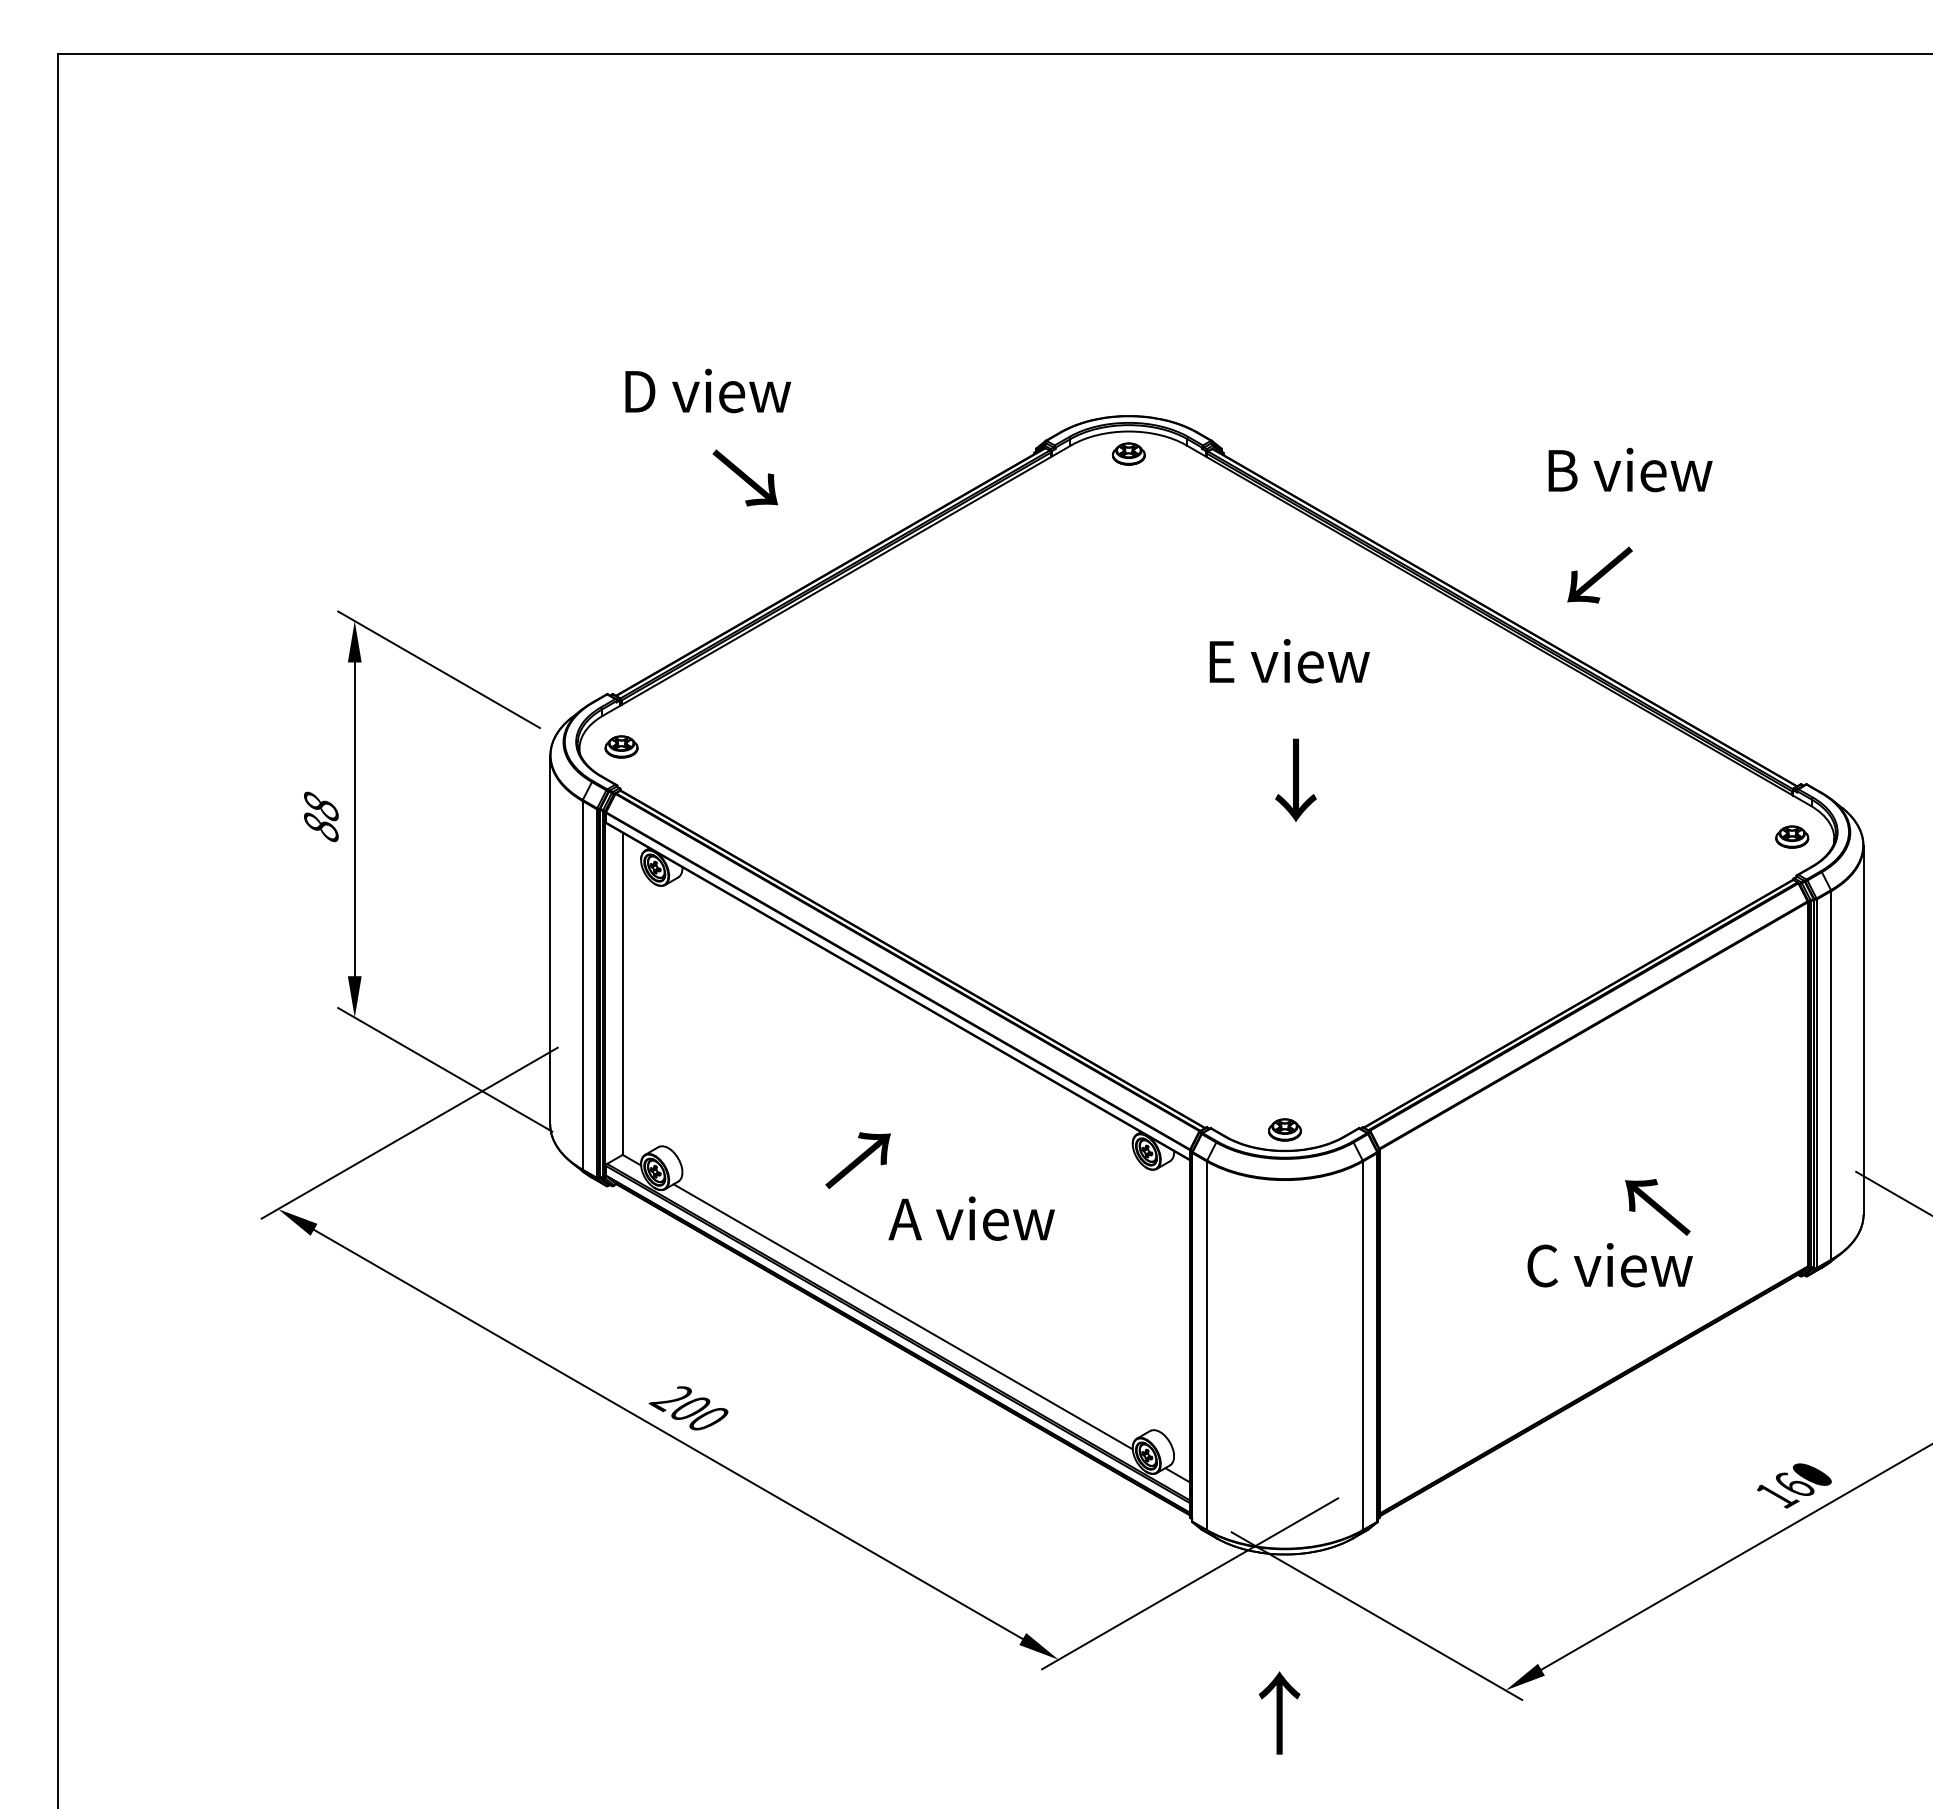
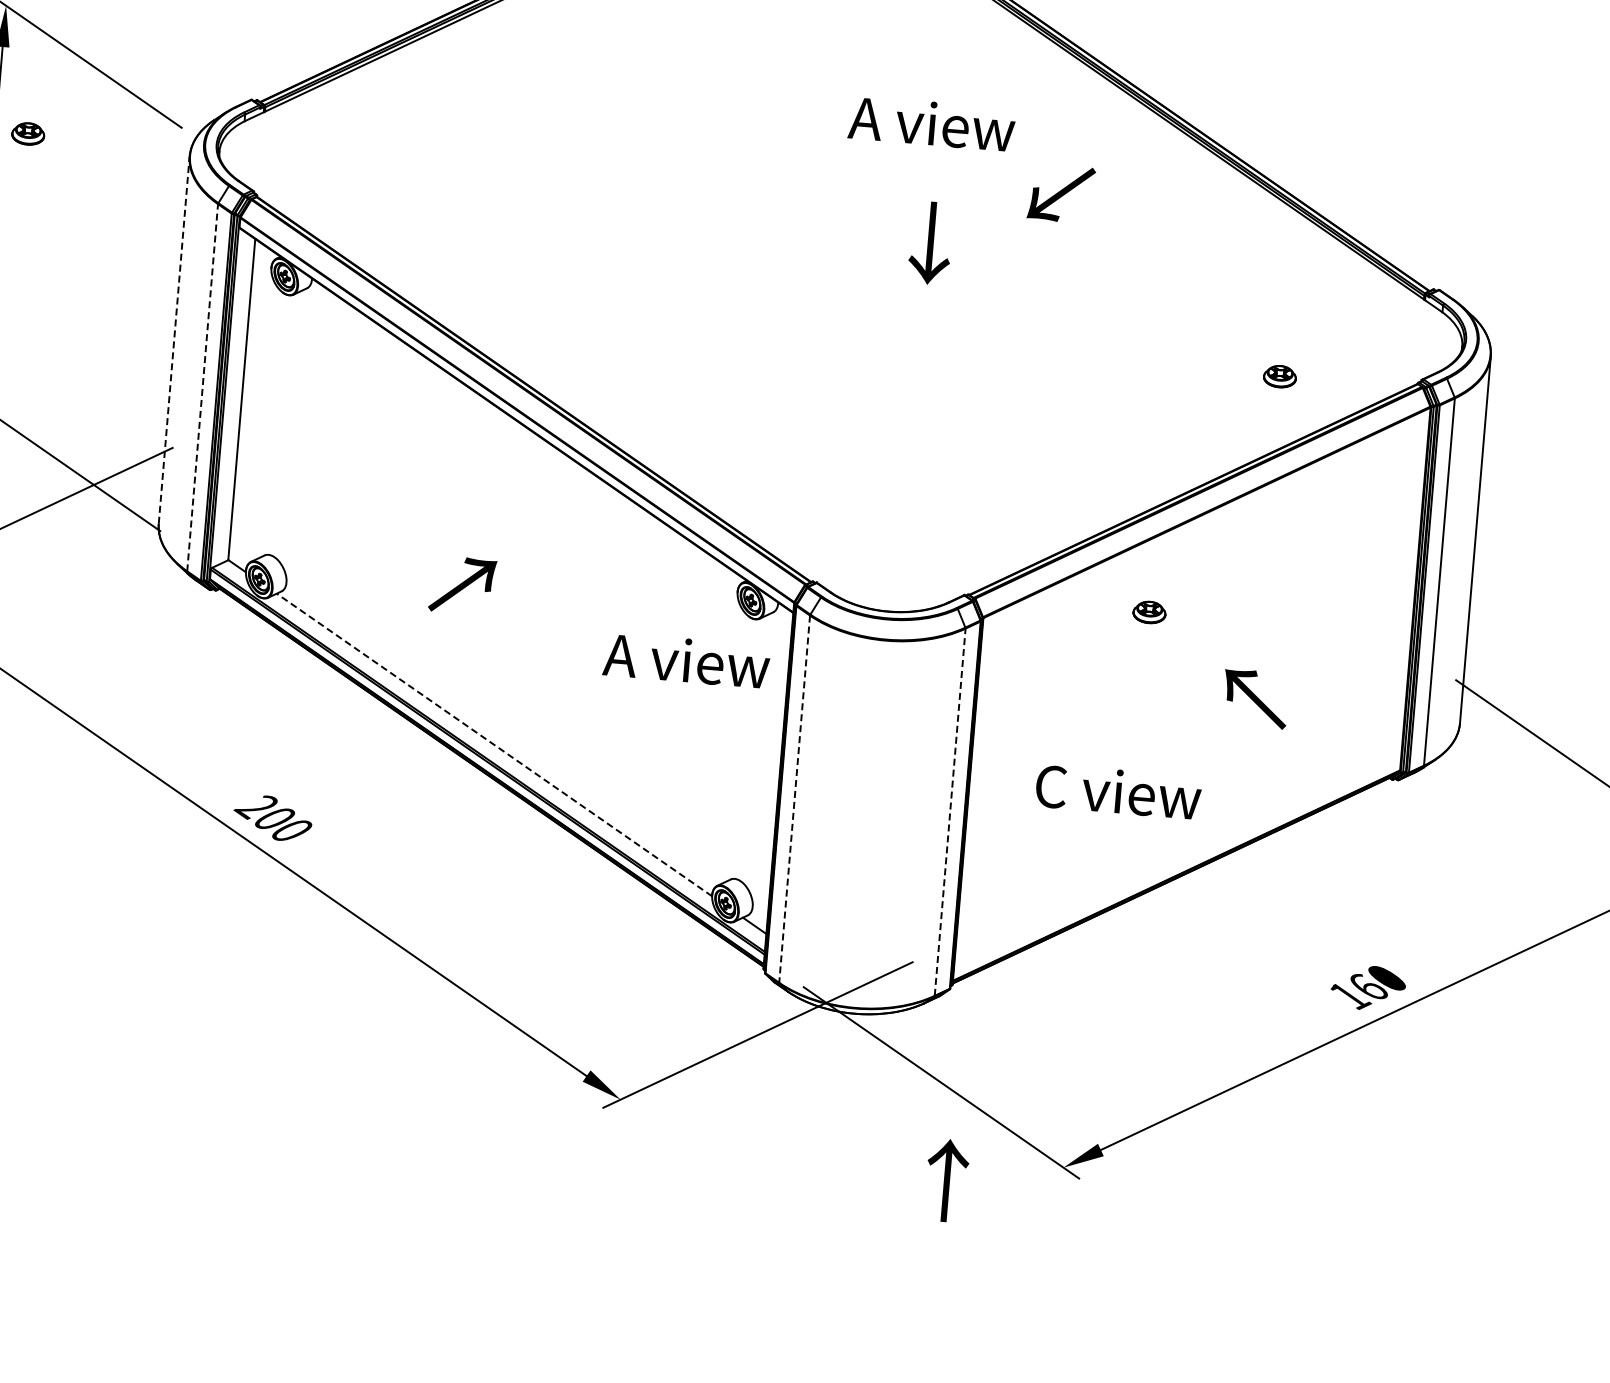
text: (1599, 574) -> (1060, 193), moved
text: (1287, 661) -> (932, 124), E view -> A view
part: (621, 746) -> (28, 133), moved
part: (1792, 836) -> (1280, 376), moved
line: (550, 939) -> (174, 339), solid -> dashed
line: (582, 984) -> (202, 386), solid -> dashed
part: (1284, 1129) -> (1149, 611), moved
text: (971, 1218) -> (686, 660), moved
text: (1609, 1265) -> (1117, 791), moved
line: (902, 1316) -> (493, 744), solid -> dashed
line: (1363, 1345) -> (950, 812), solid -> dashed
line: (1206, 1346) -> (794, 799), solid -> dashed
text: (1279, 1712) -> (946, 1180), moved

